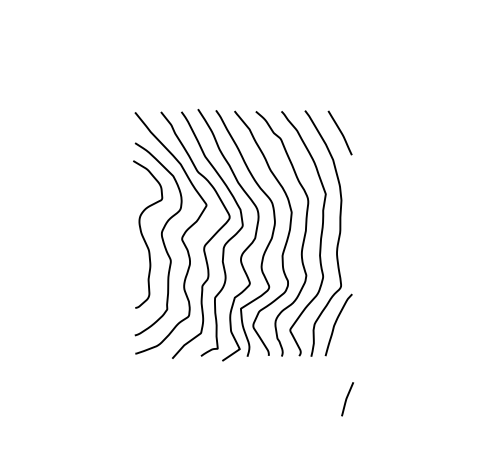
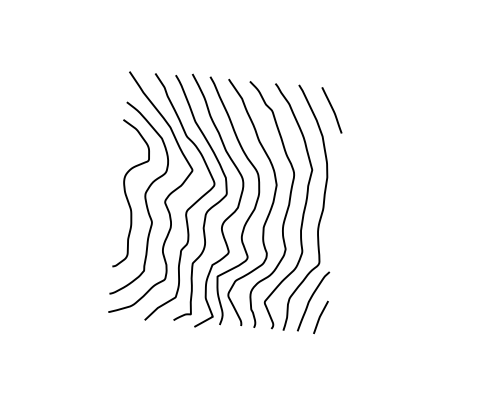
curve: (347, 399) -> (320, 317), moved

